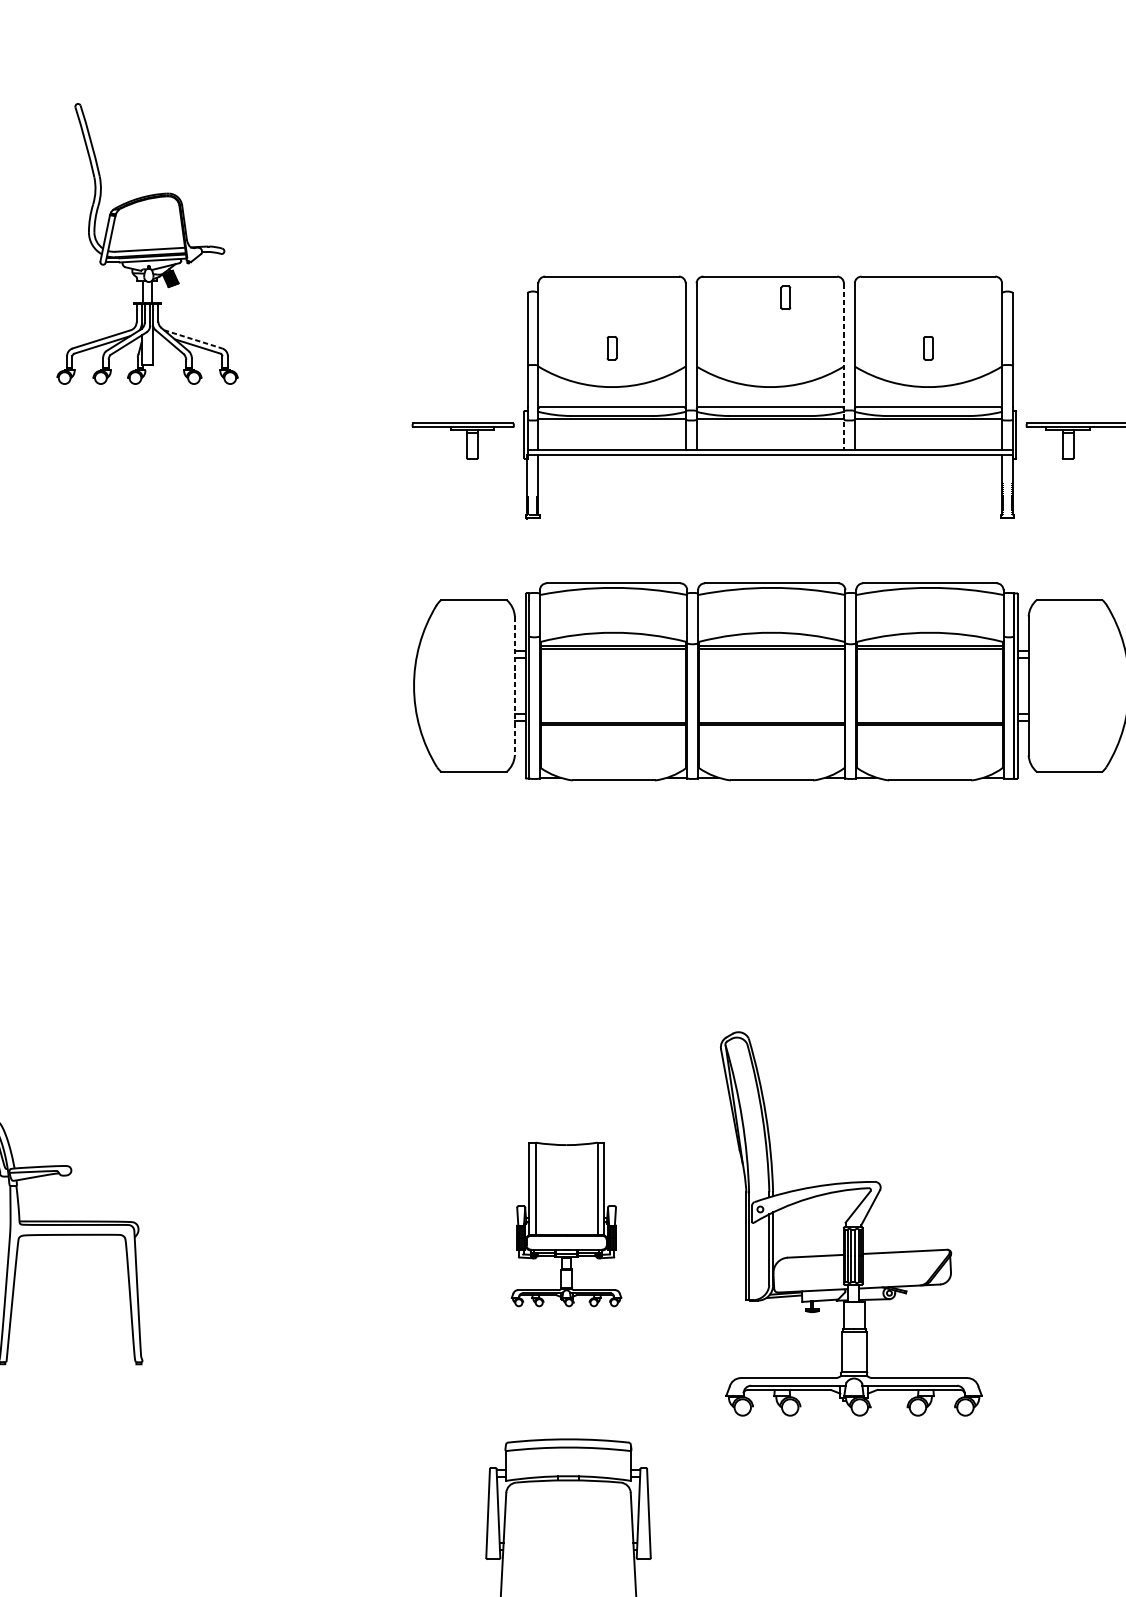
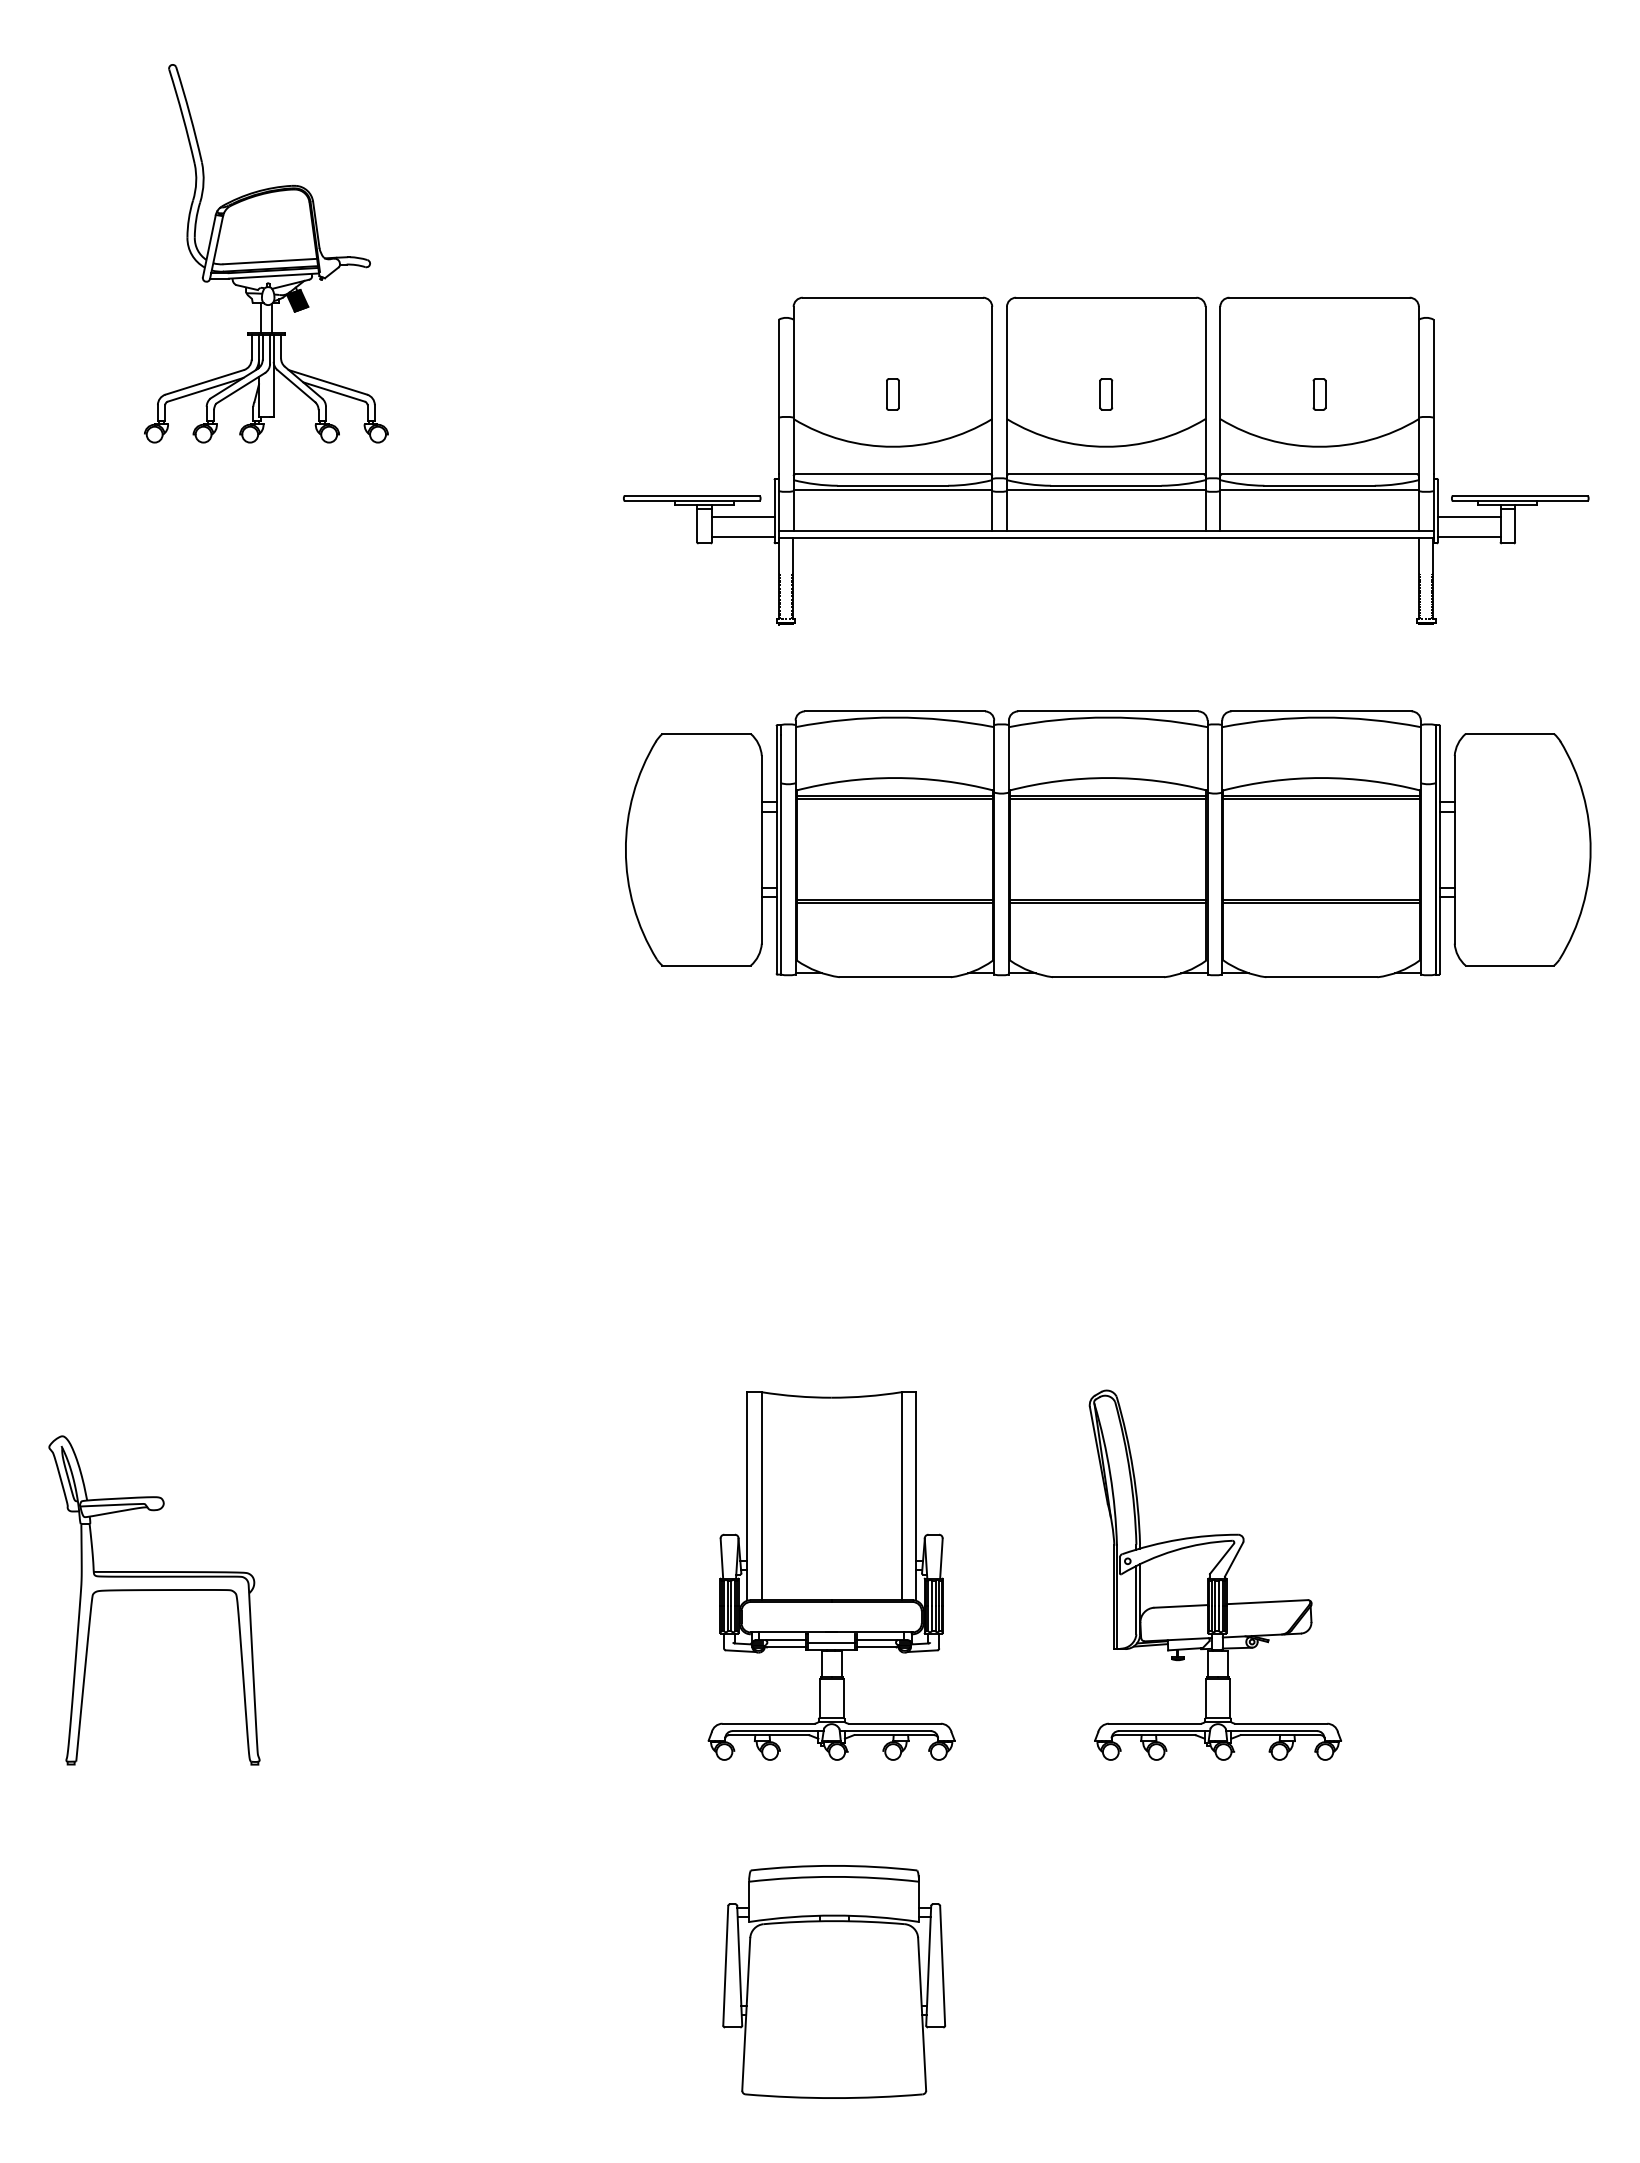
part: (786, 297) -> (1106, 394), moved
line: (193, 339) -> (328, 382), dashed -> solid
line: (843, 366) -> (1205, 419), dashed -> solid
line: (500, 438) -> (742, 516), added
line: (1039, 438) -> (1469, 516), added
line: (500, 453) -> (742, 536), added
line: (1039, 453) -> (1469, 536), added
line: (514, 685) -> (761, 849), dashed -> solid
part: (850, 1223) -> (1214, 1574), size x0.71
part: (566, 1224) -> (831, 1575), size x1.67

